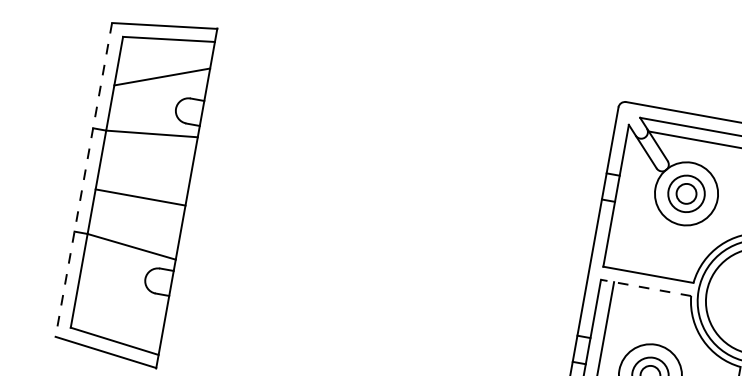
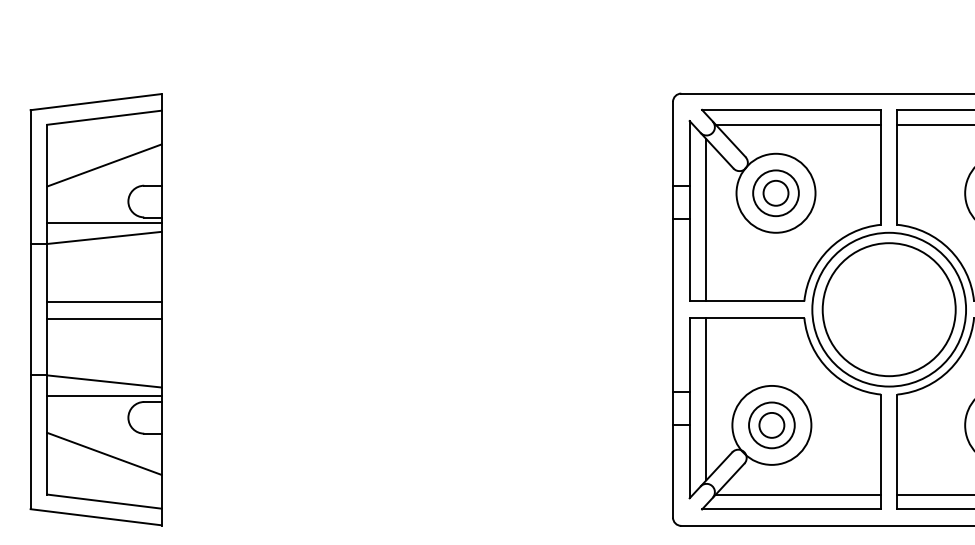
line: (154, 122) -> (104, 223), added
line: (83, 179) -> (30, 309), dashed -> solid
line: (142, 184) -> (104, 302), added
line: (628, 205) -> (706, 220), added
line: (129, 257) -> (104, 395), added
line: (645, 288) -> (746, 318), dashed -> solid
line: (121, 303) -> (104, 453), added

